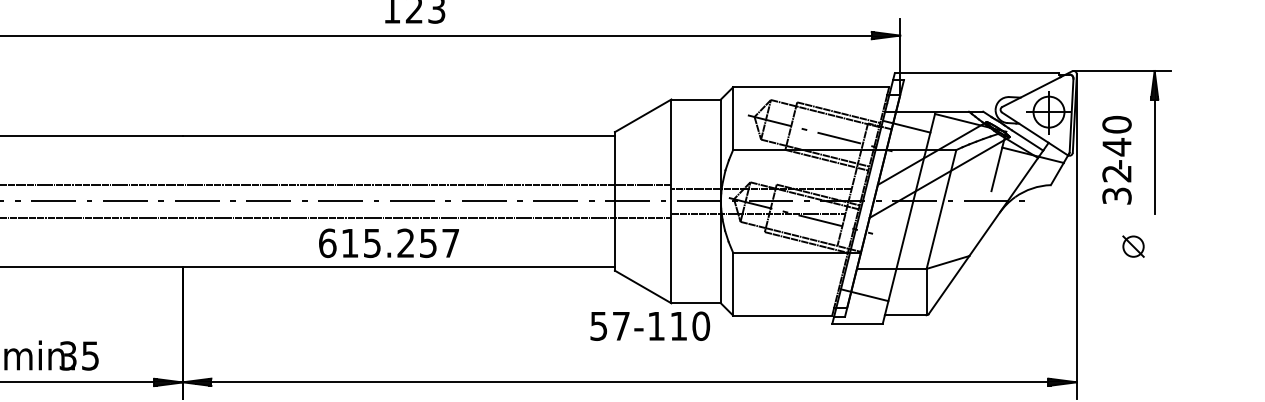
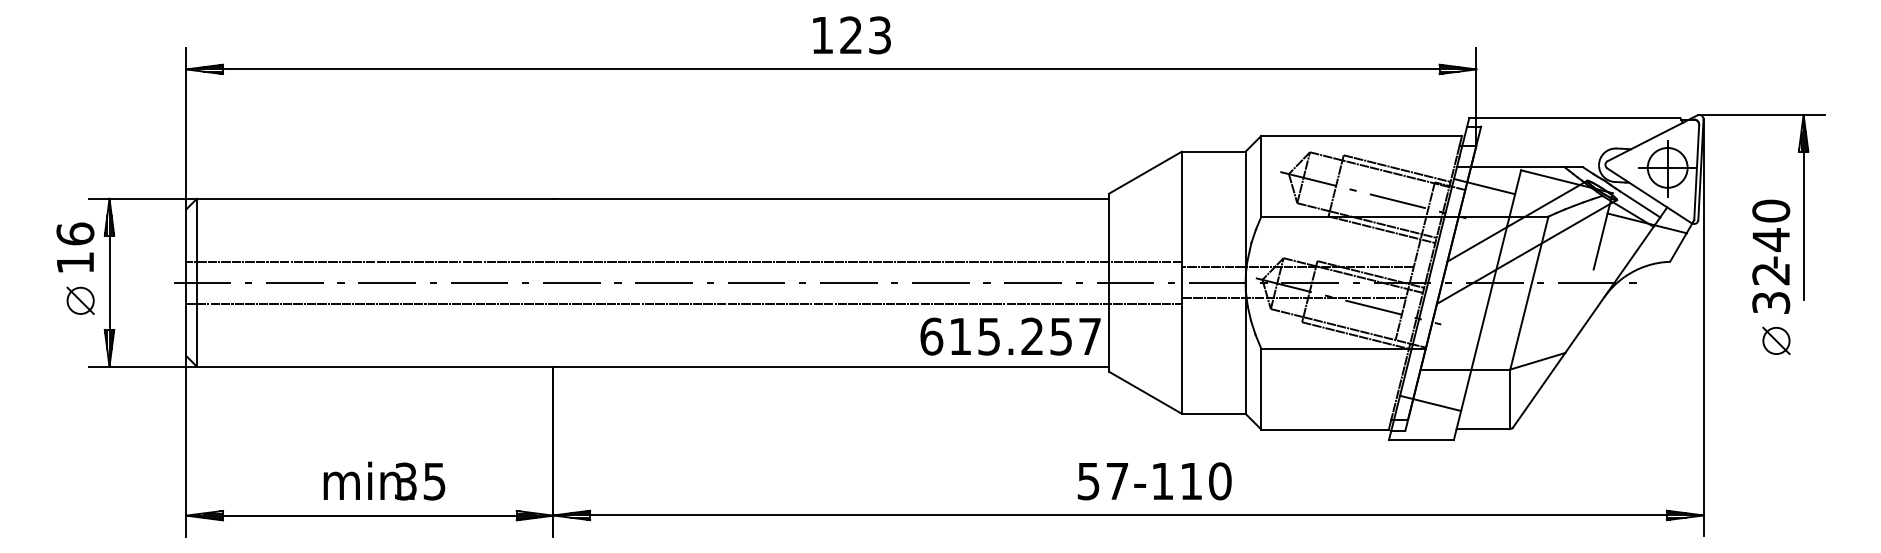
text: (1117, 160) -> (1771, 256), moved
text: (388, 243) -> (1010, 336), moved
text: (650, 326) -> (1154, 481), moved

